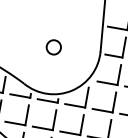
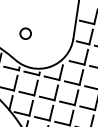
circle: (53, 47) -> (25, 33), moved

